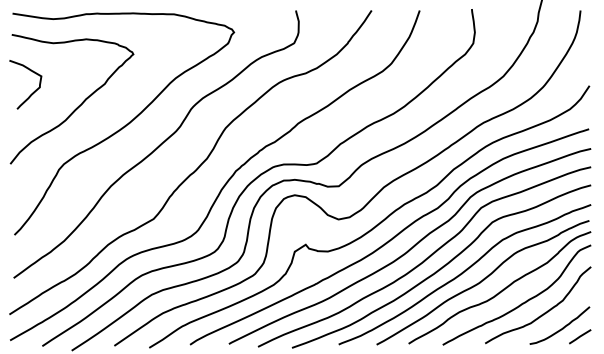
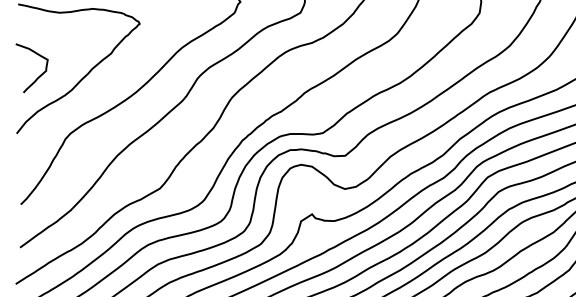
curve: (33, 91) -> (39, 75), moved

